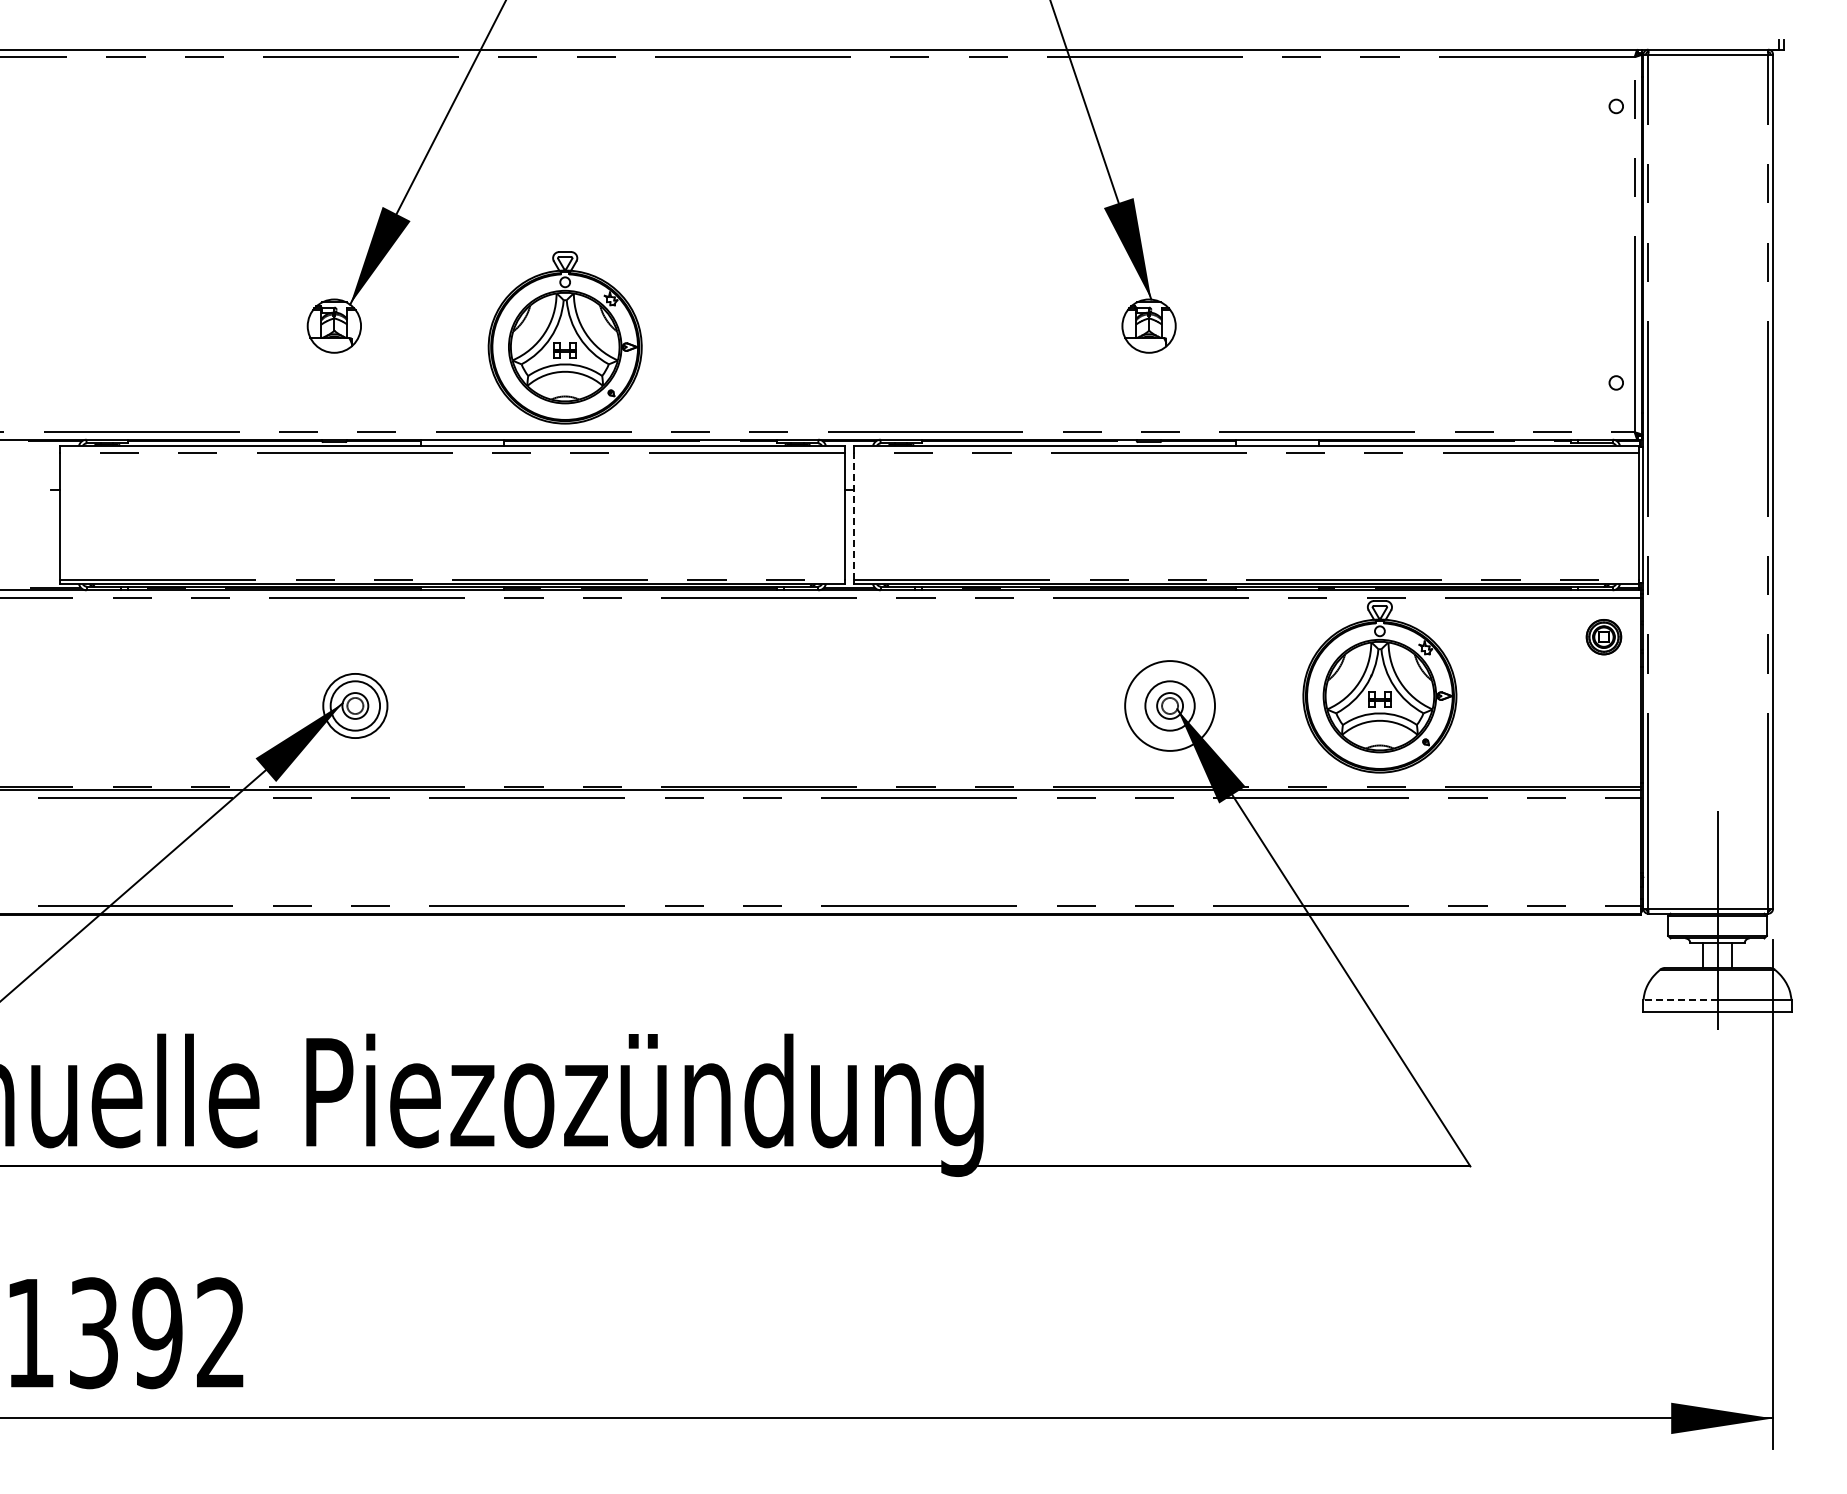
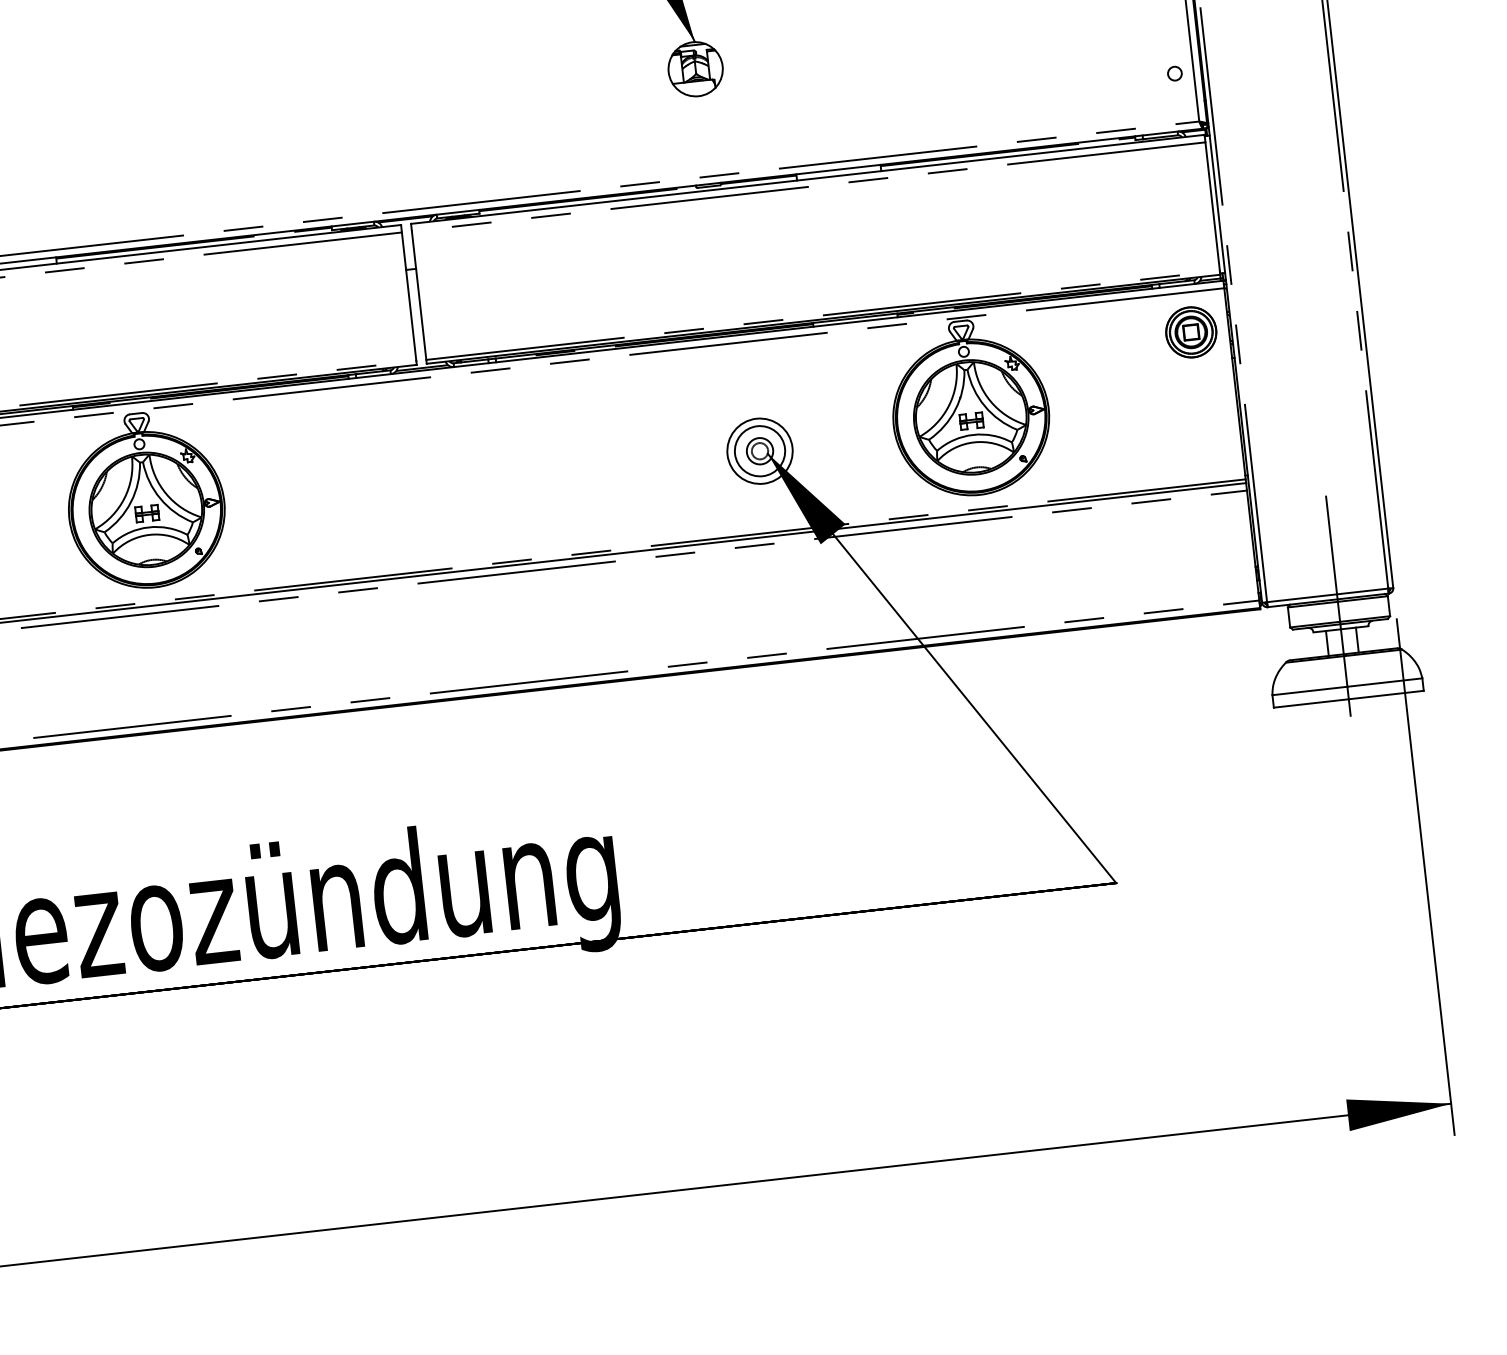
part: (564, 337) -> (145, 500), moved
line: (854, 516) -> (419, 295), dashed -> solid
part: (1603, 636) -> (1190, 331), size x1.43
circle: (1169, 705) -> (759, 450), size x0.71
line: (1680, 1000) -> (1309, 691), dashed -> solid

